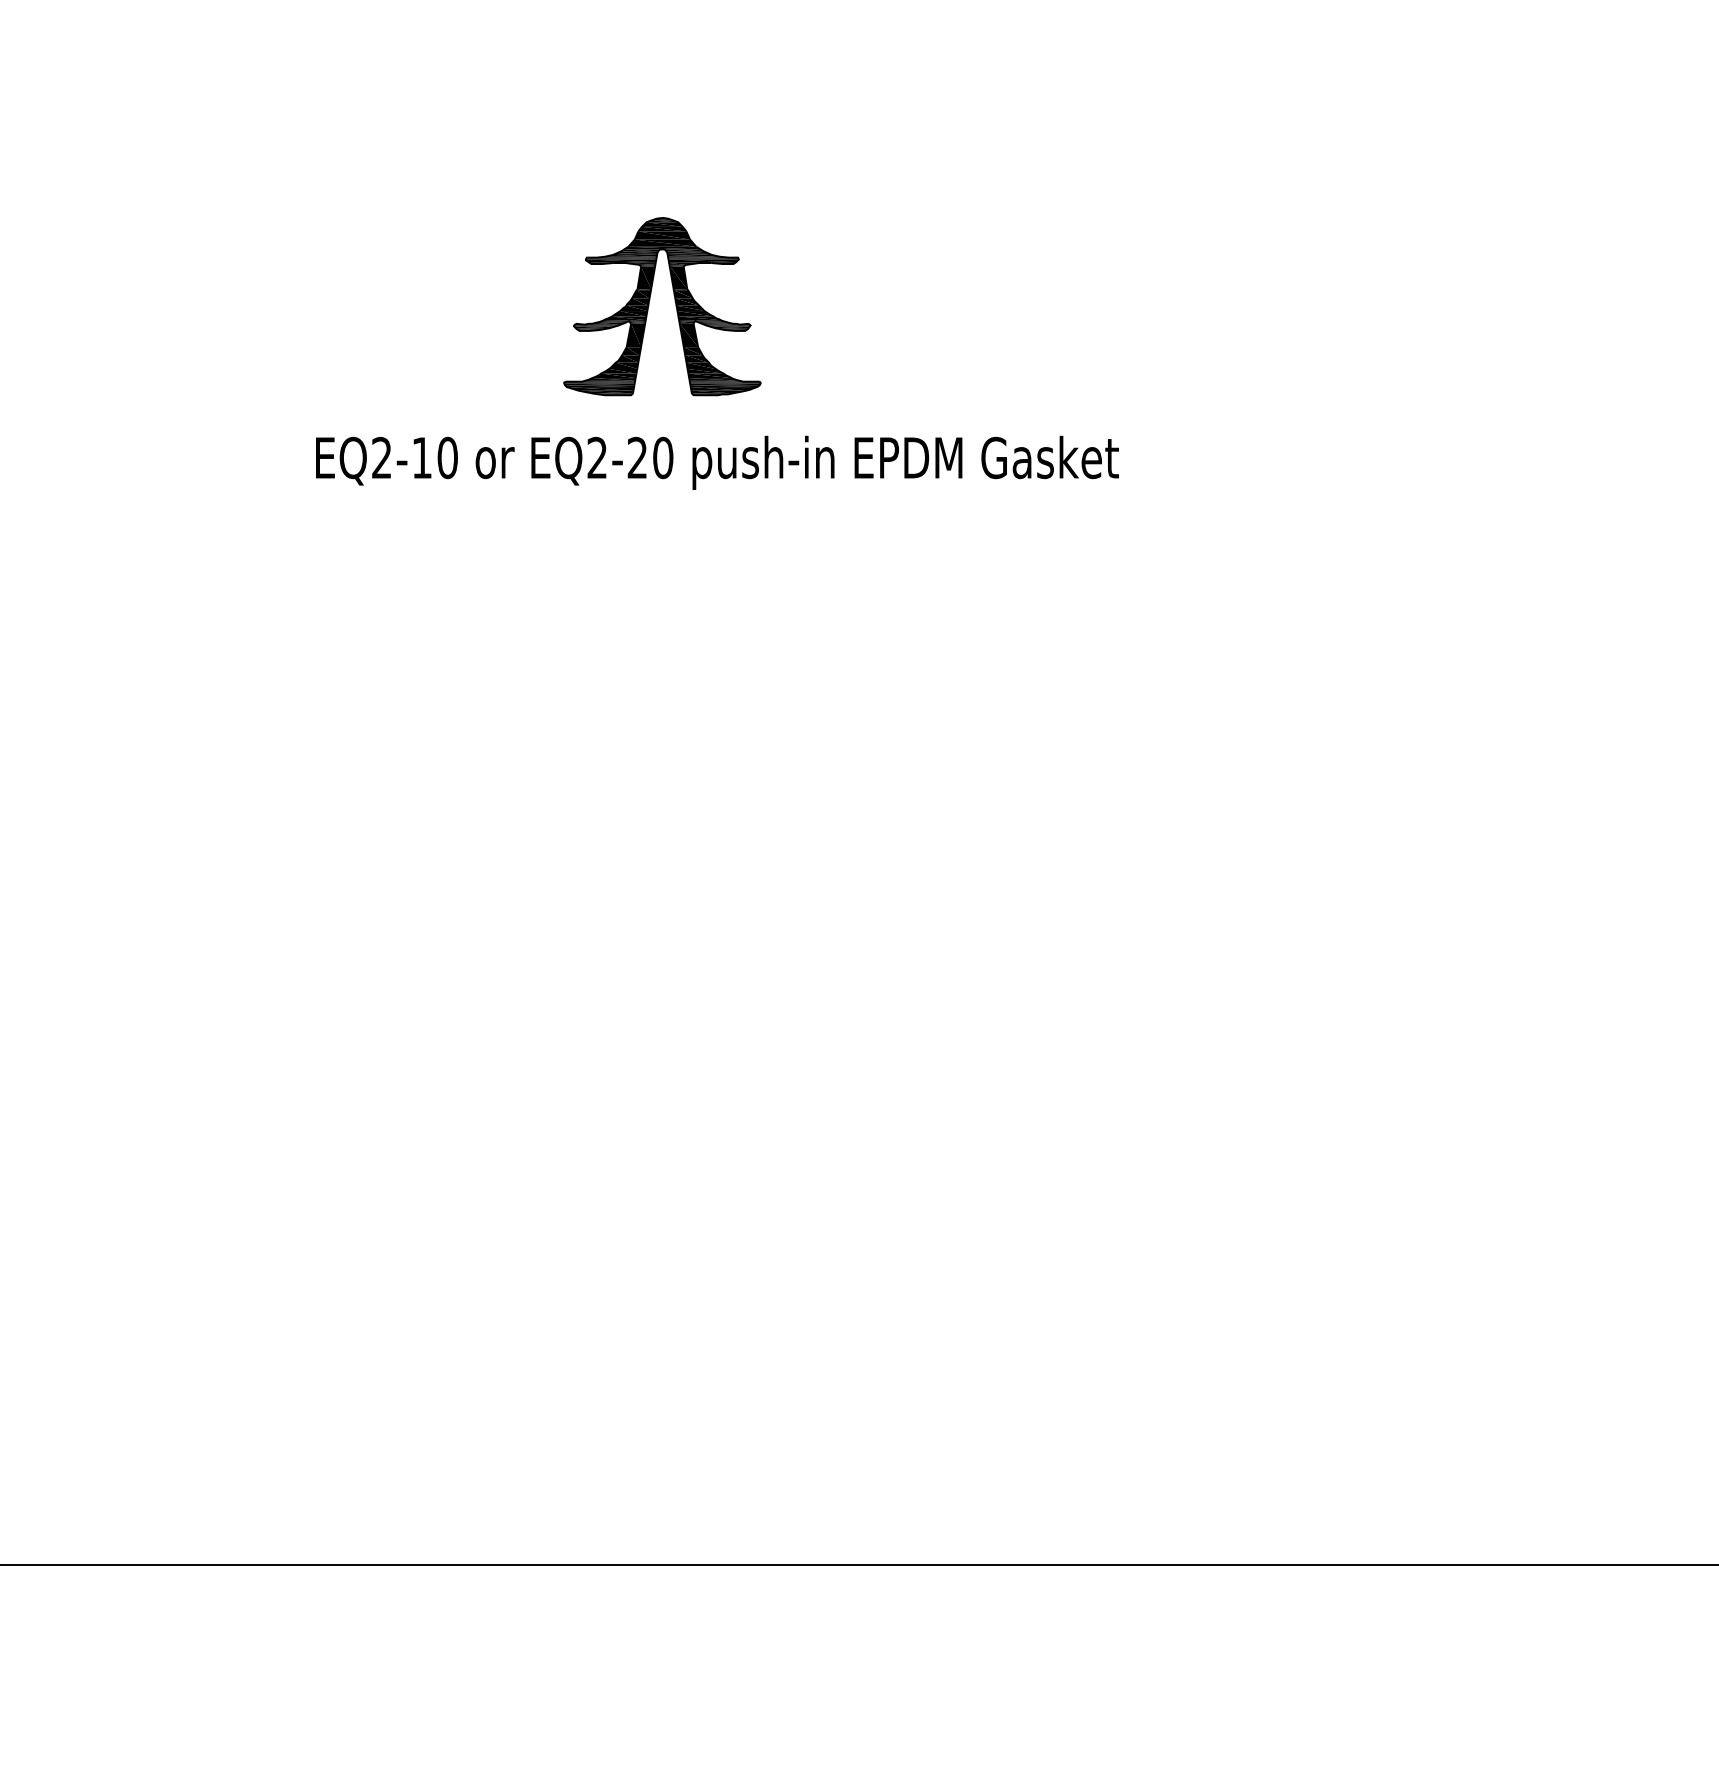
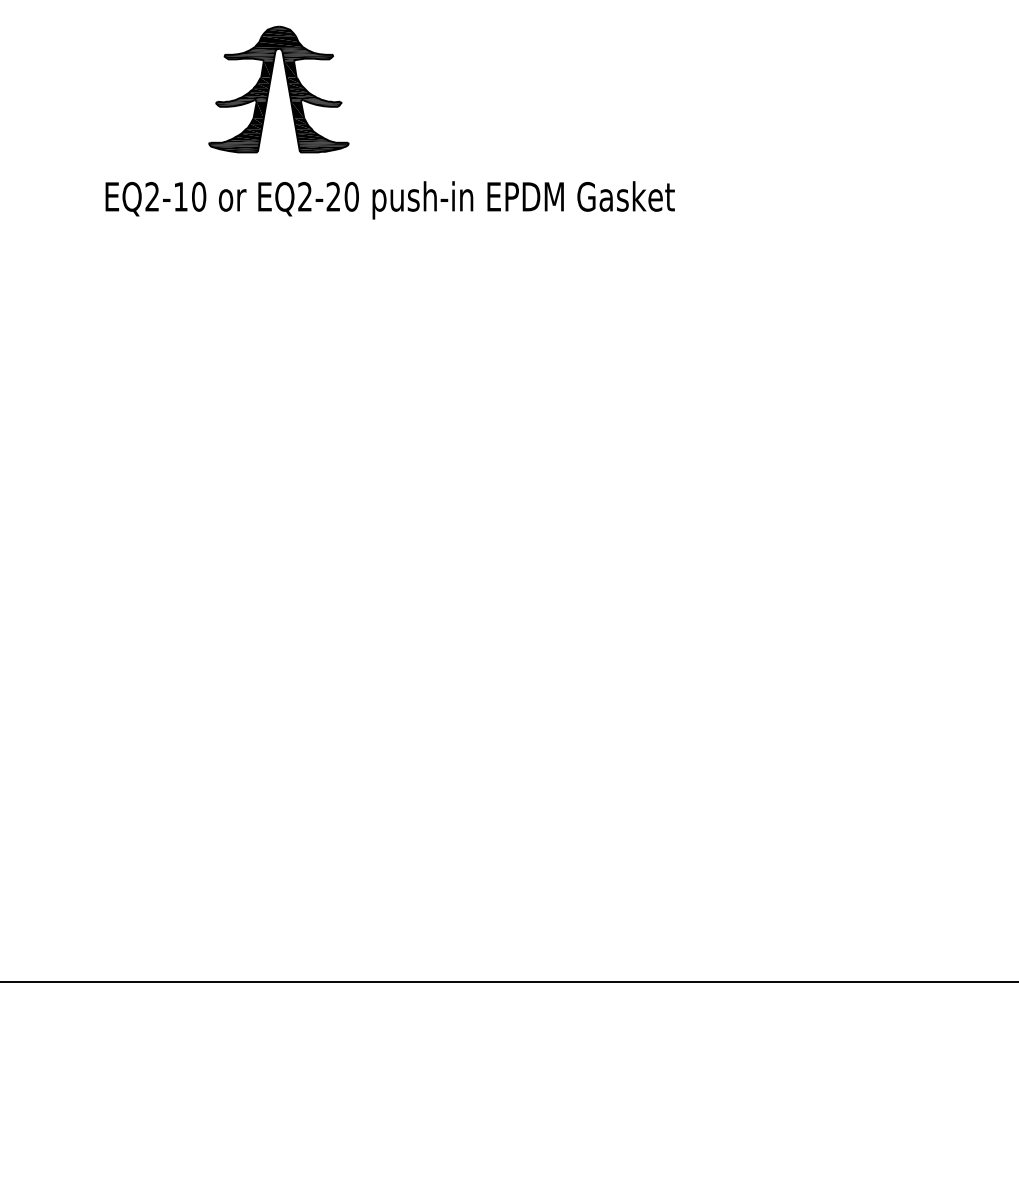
text: (717, 462) -> (390, 200), moved

